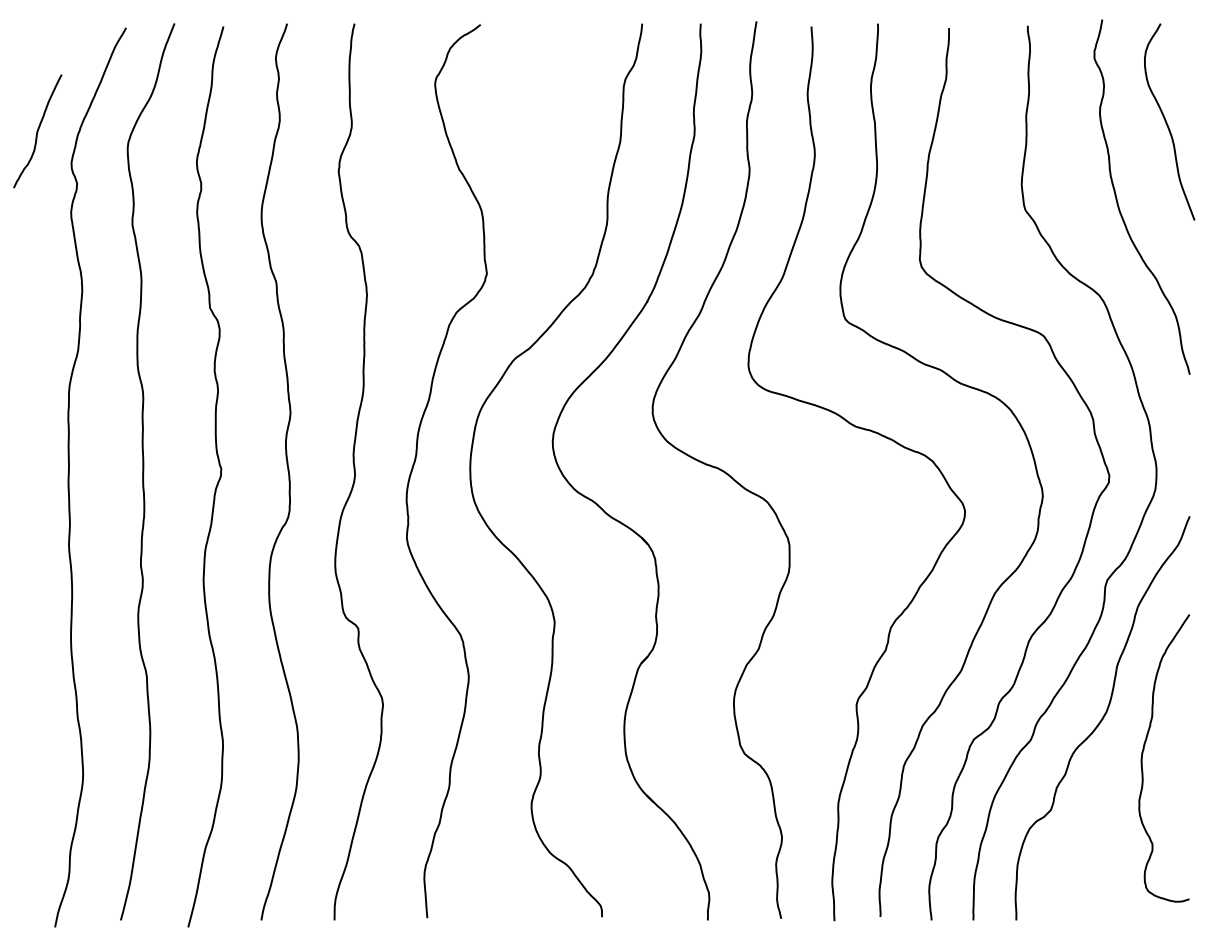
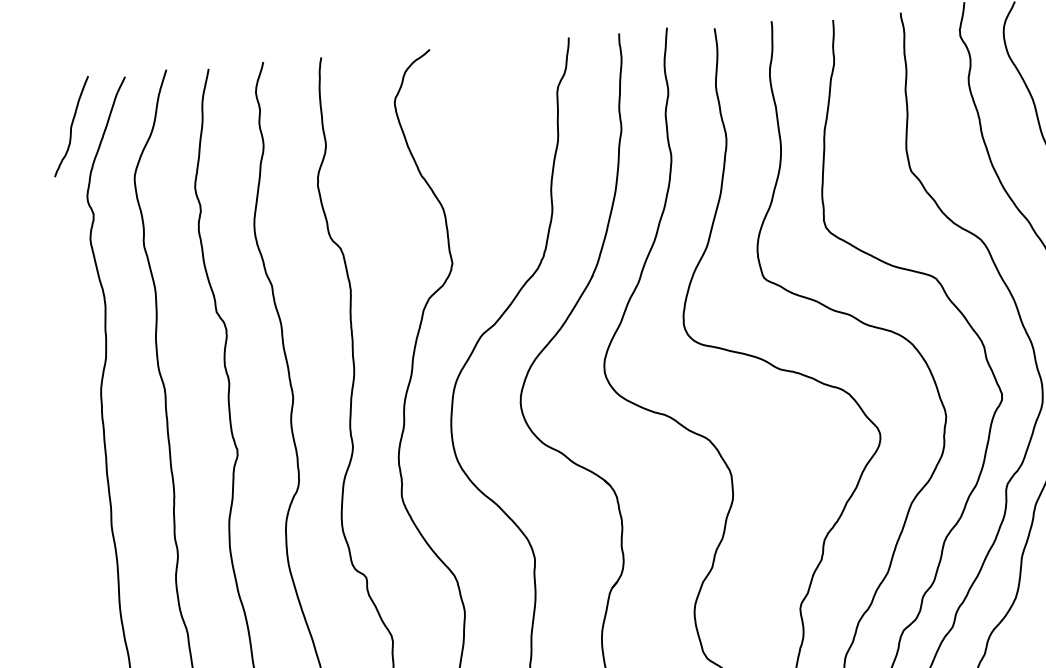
curve: (37, 131) -> (71, 126), moved

